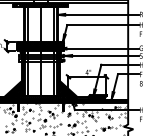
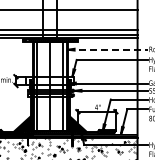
line: (99, 14) -> (108, 49), solid -> dashed
hatch: (40, 45) -> (49, 80), removed

